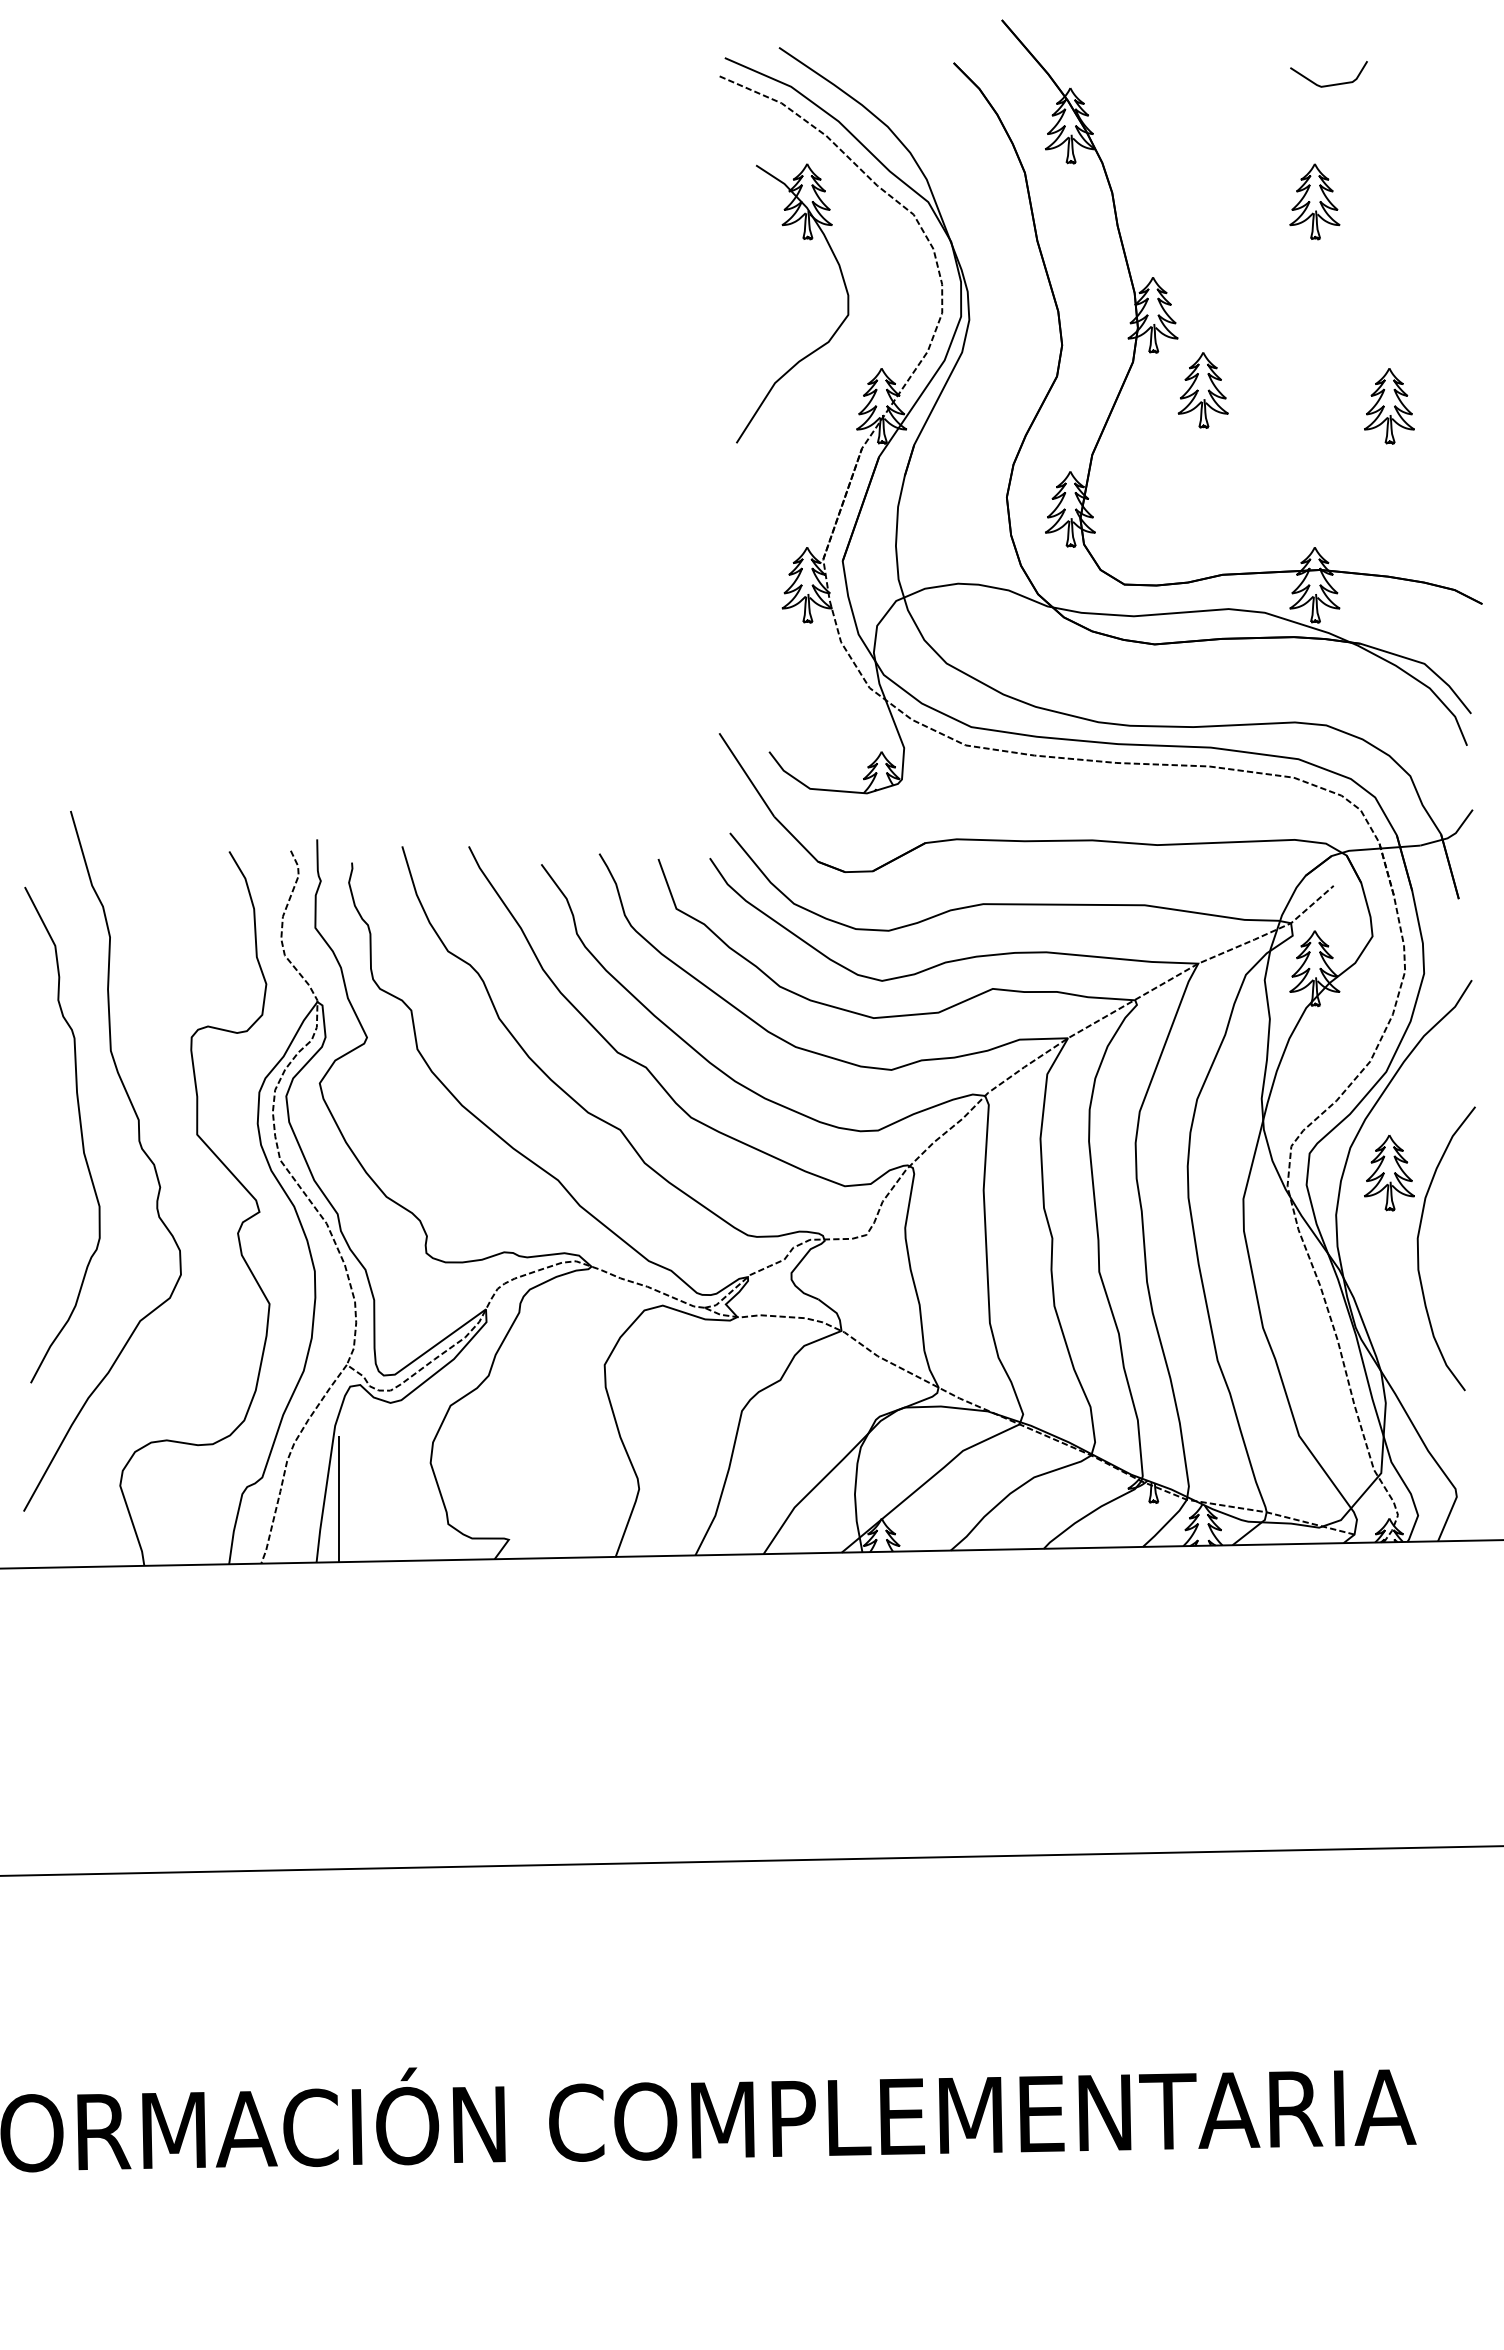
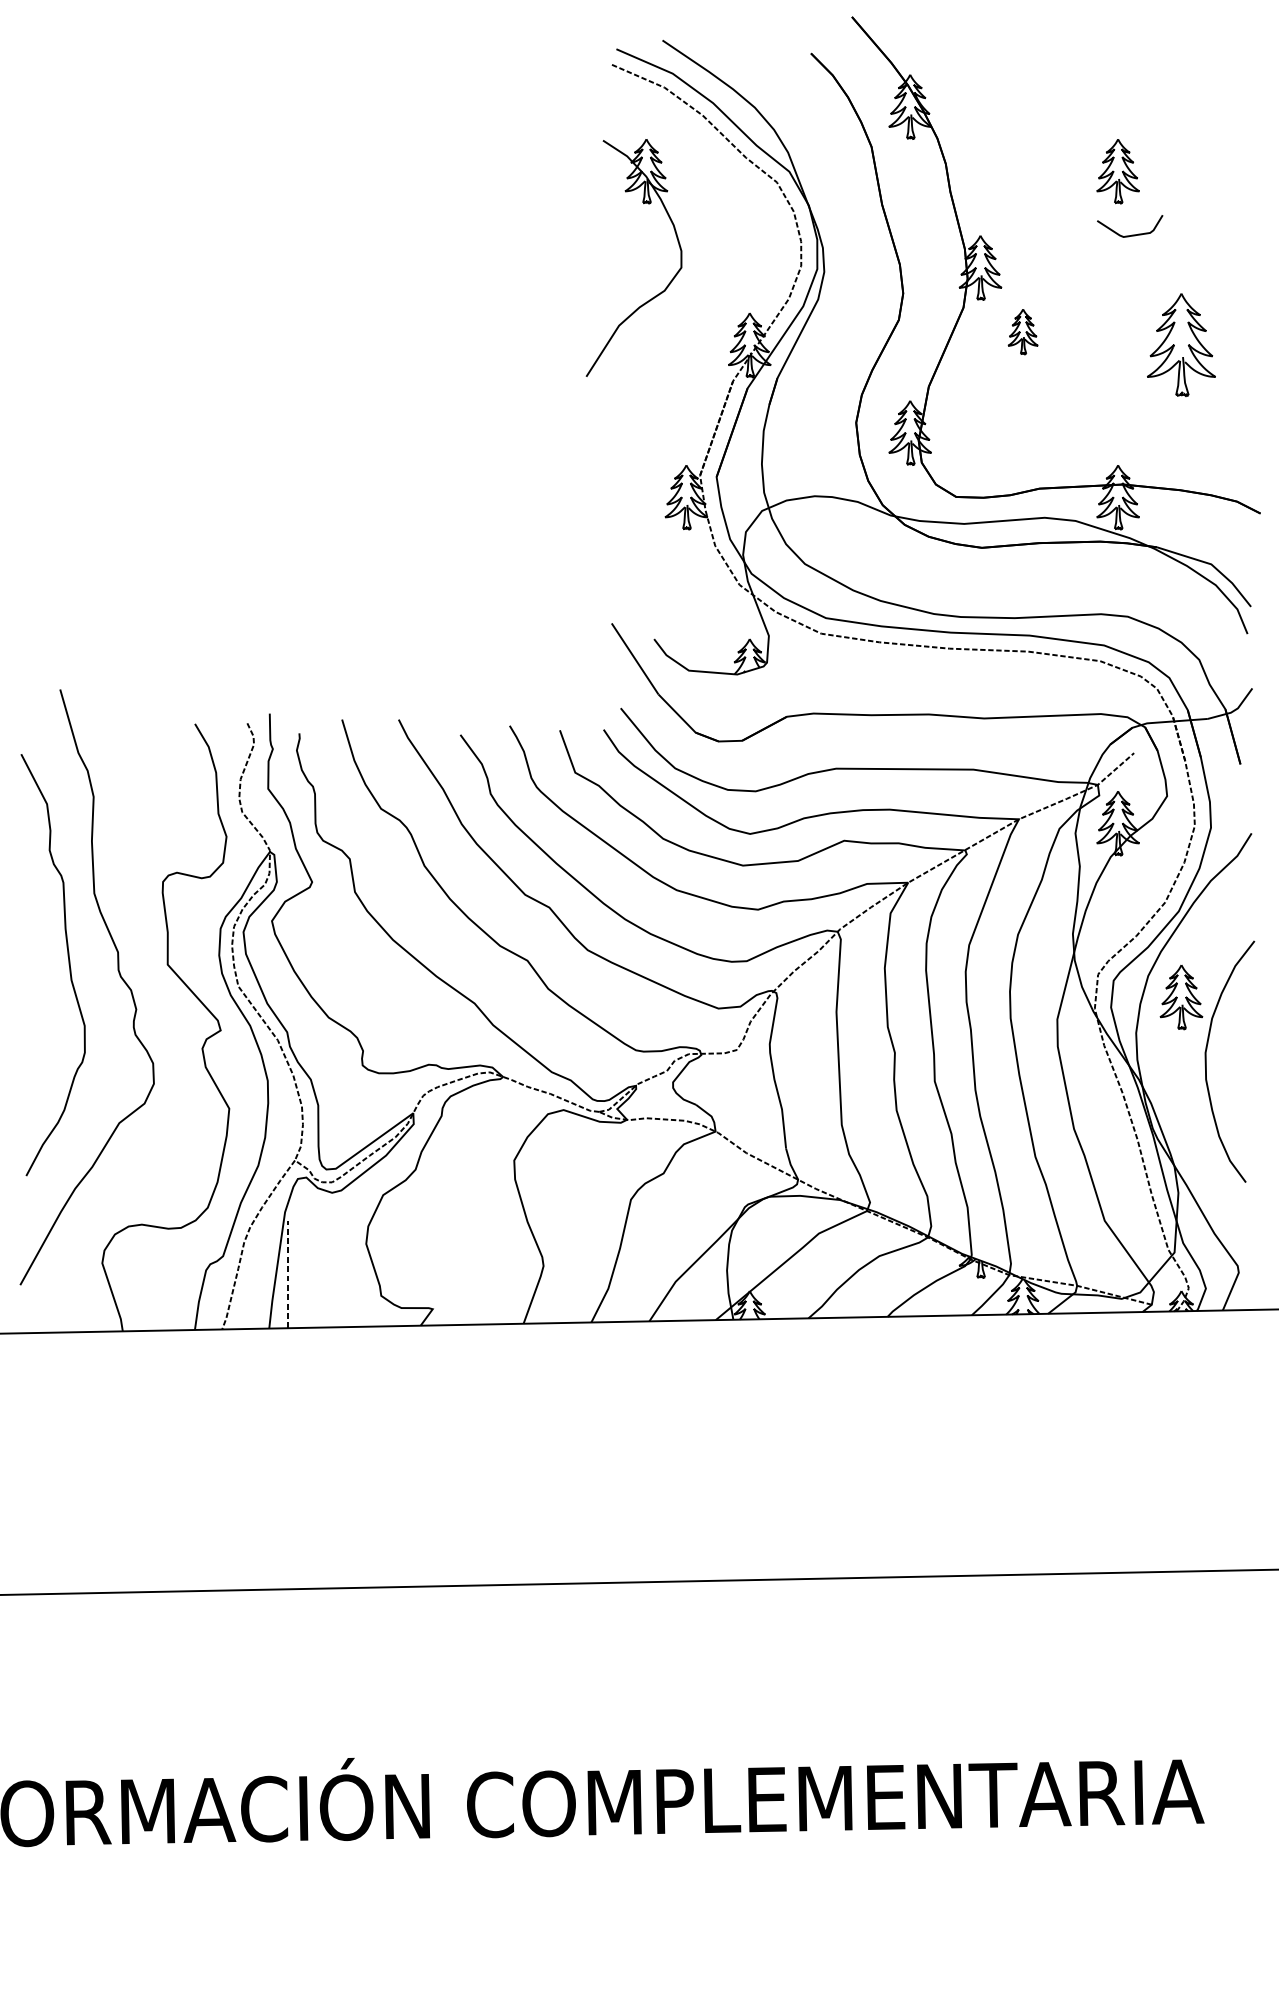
curve: (1328, 84) -> (1129, 235), moved
part: (832, 334) -> (667, 284), moved
part: (1202, 390) -> (1022, 331), size x0.7
part: (1389, 406) -> (1181, 345), size x1.6
line: (338, 1498) -> (287, 1274), solid -> dashed

